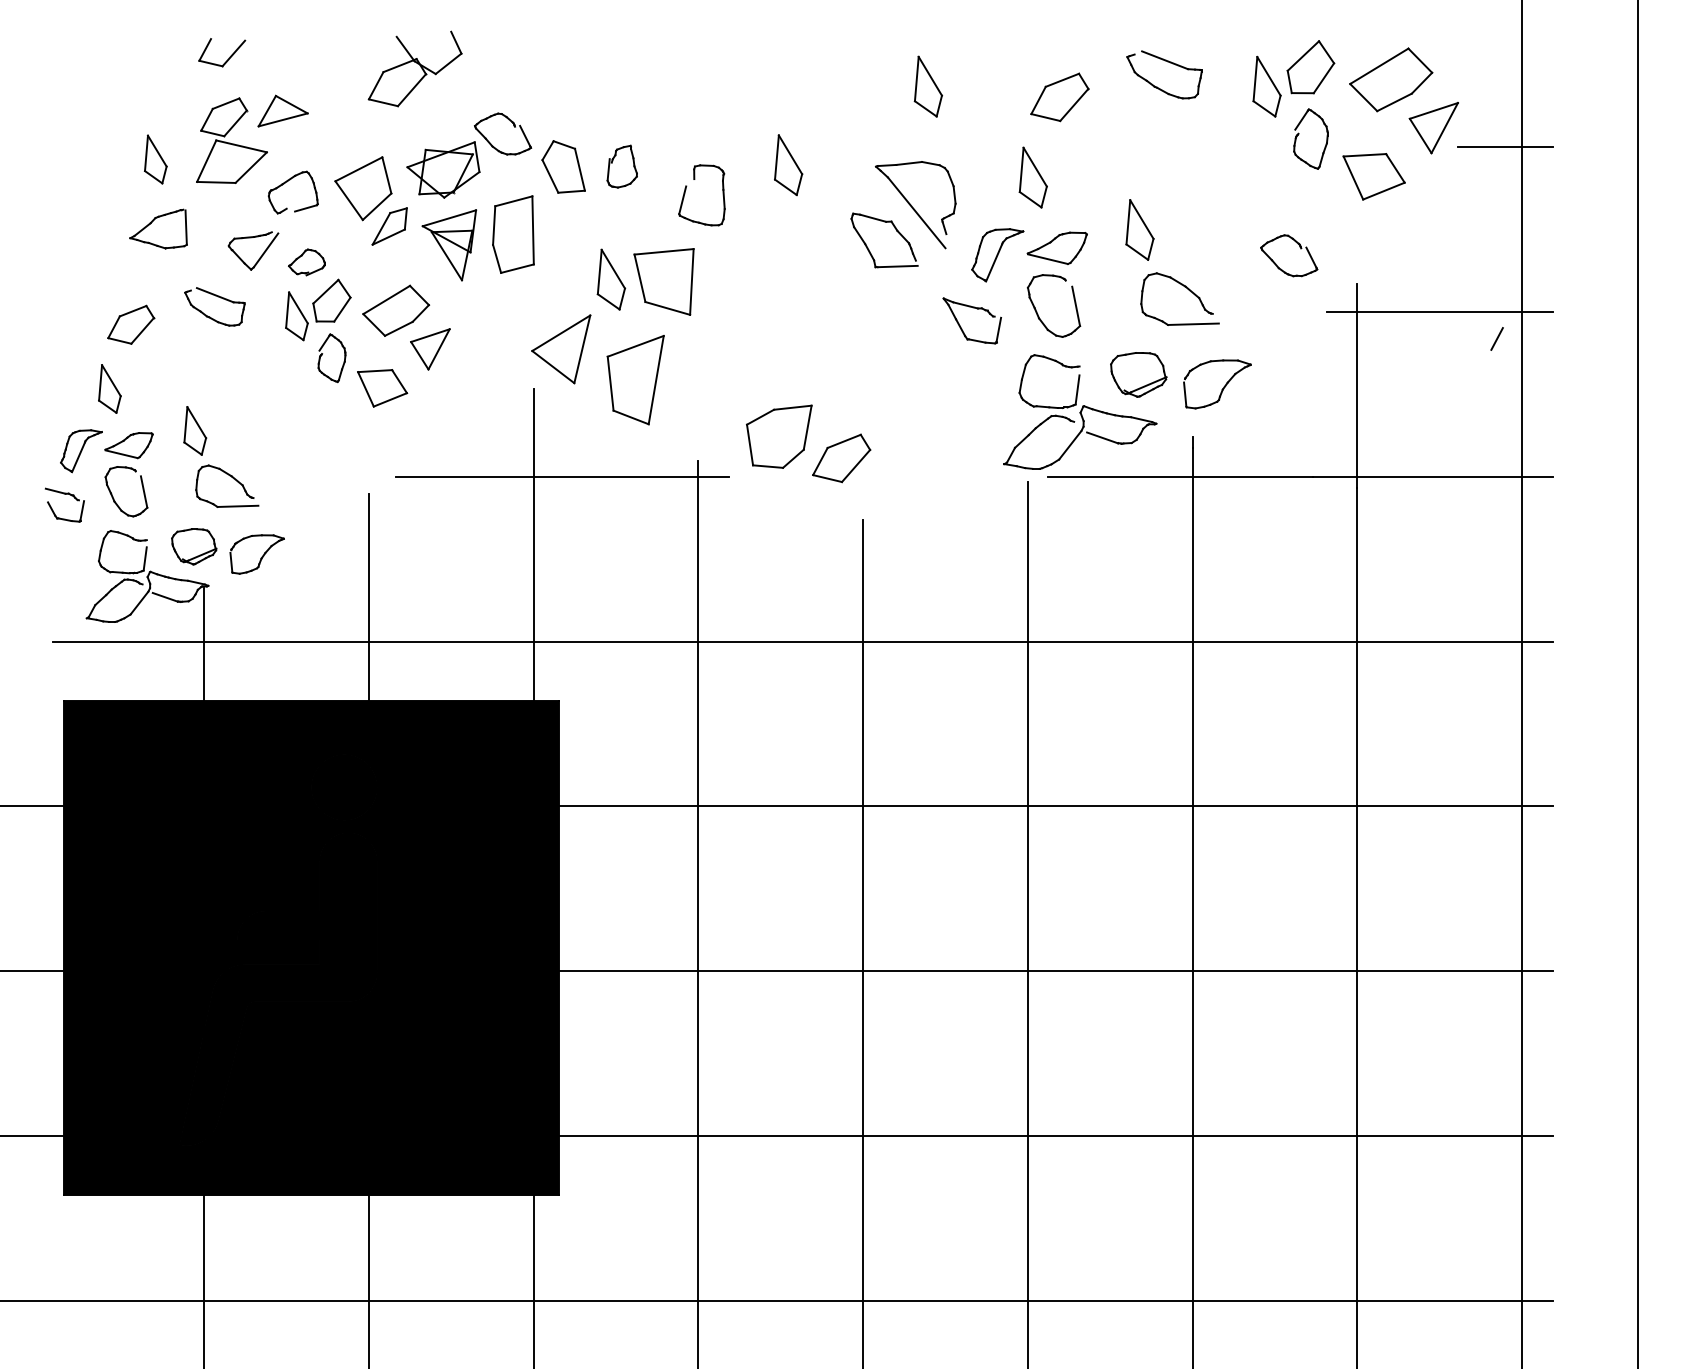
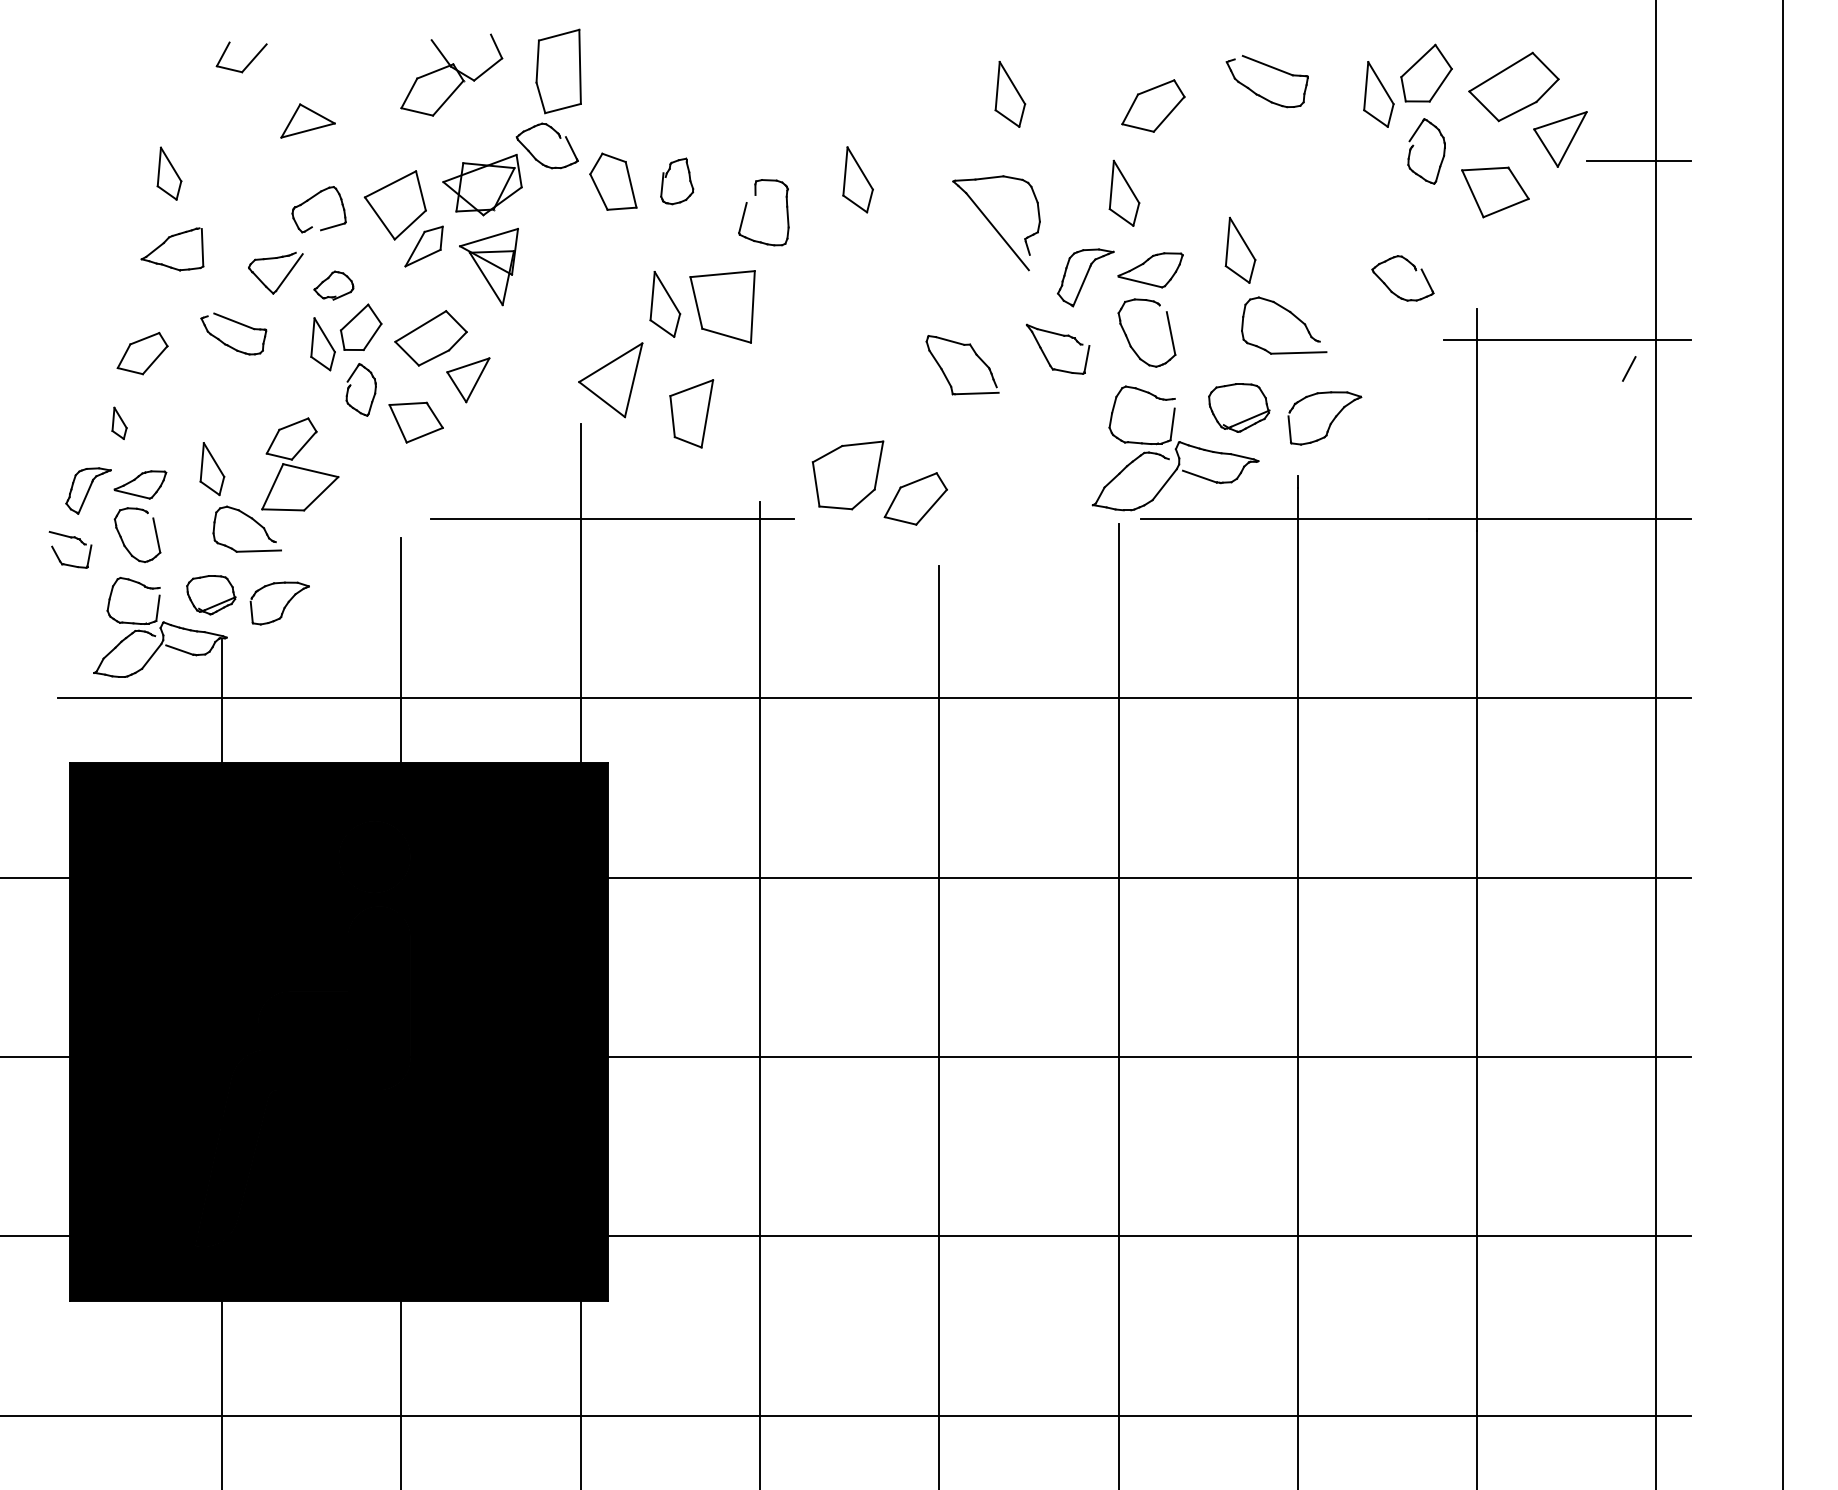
part: (231, 140) -> (299, 464), moved
part: (896, 231) -> (975, 355), moved
part: (513, 234) -> (558, 71), moved
part: (635, 380) -> (691, 414), size x0.7
part: (109, 388) -> (119, 422), size x0.6

